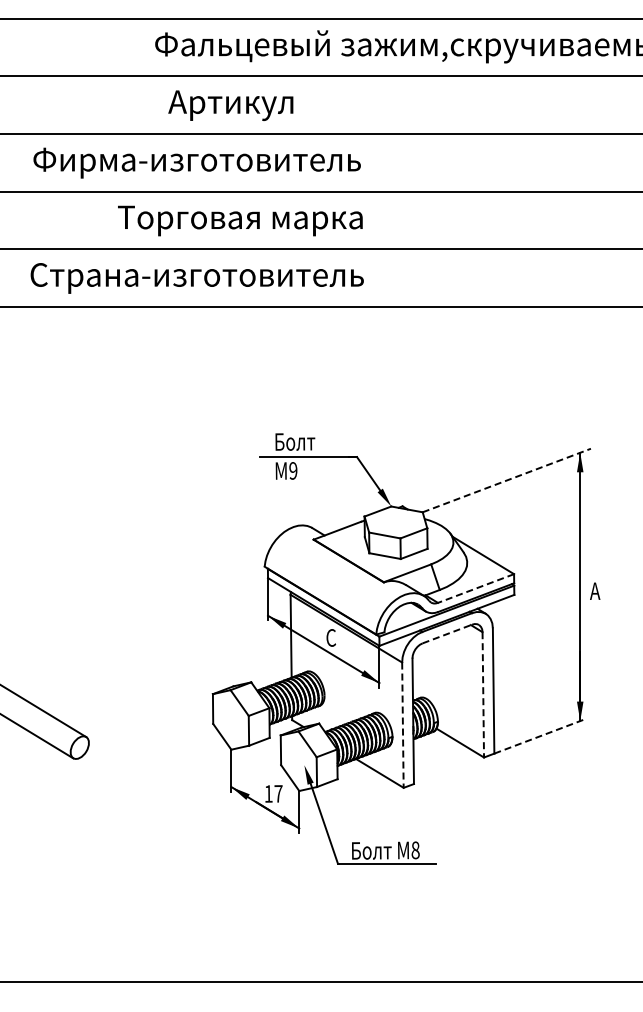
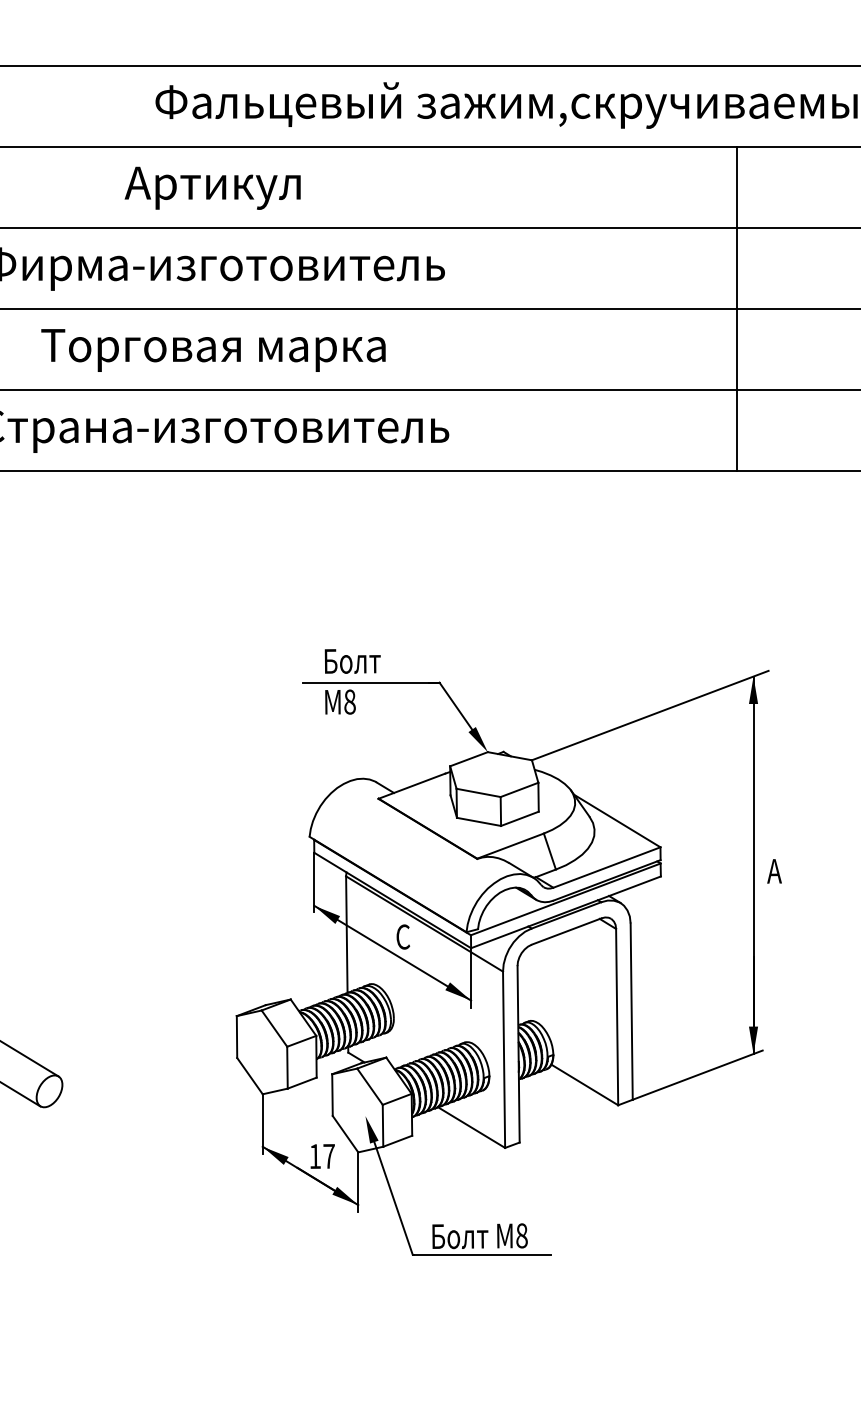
text: (230, 105) -> (212, 187), moved
line: (568, 191) -> (737, 308), added
text: (240, 220) -> (213, 349), moved
text: (293, 470) -> (350, 701), 9 -> 8
line: (506, 480) -> (649, 715), dashed -> solid
line: (476, 588) -> (607, 867), dashed -> solid
line: (447, 633) -> (566, 930), dashed -> solid
line: (483, 694) -> (617, 1016), dashed -> solid
line: (402, 725) -> (503, 1060), dashed -> solid
line: (541, 735) -> (699, 1074), dashed -> solid

